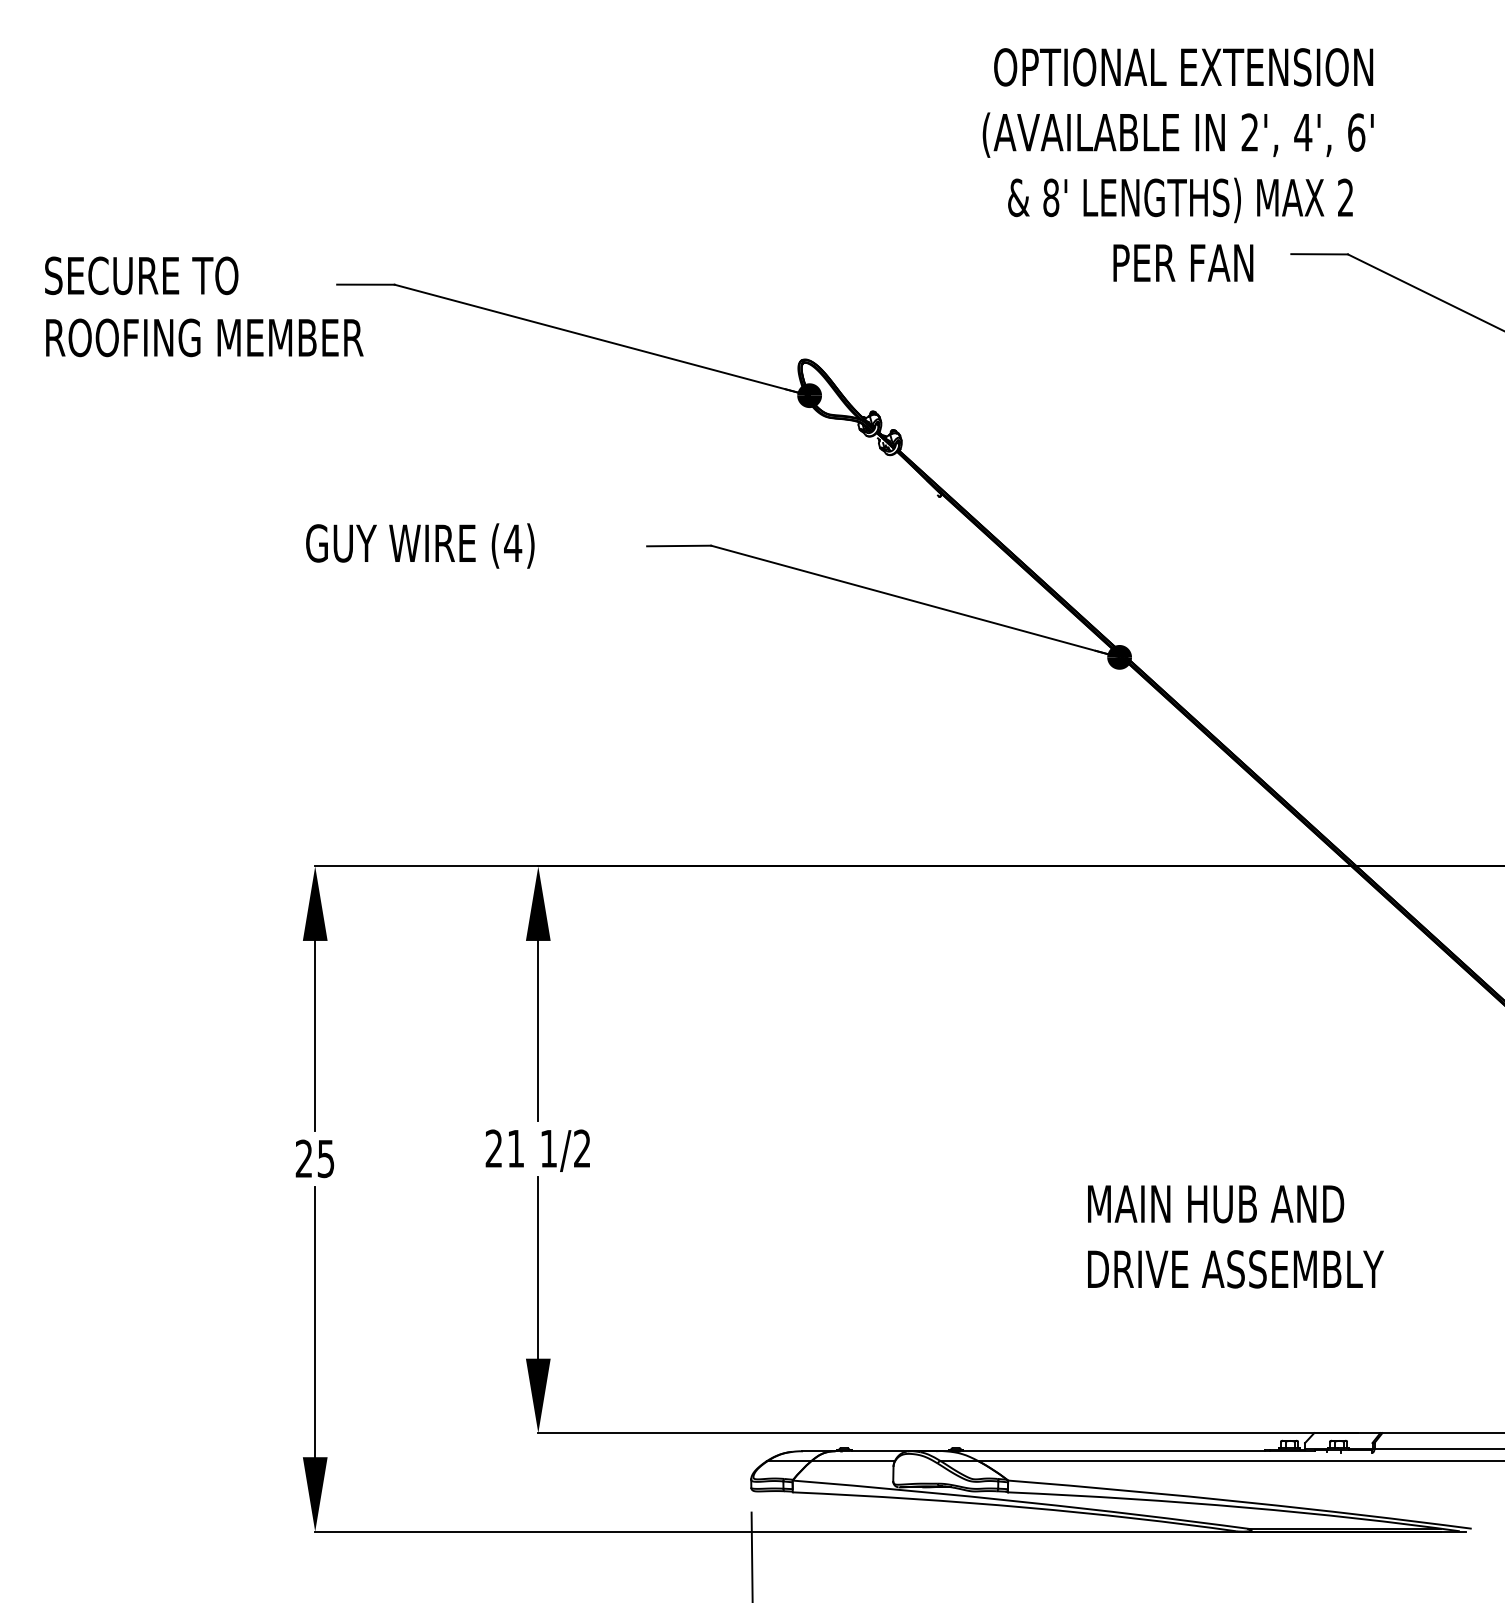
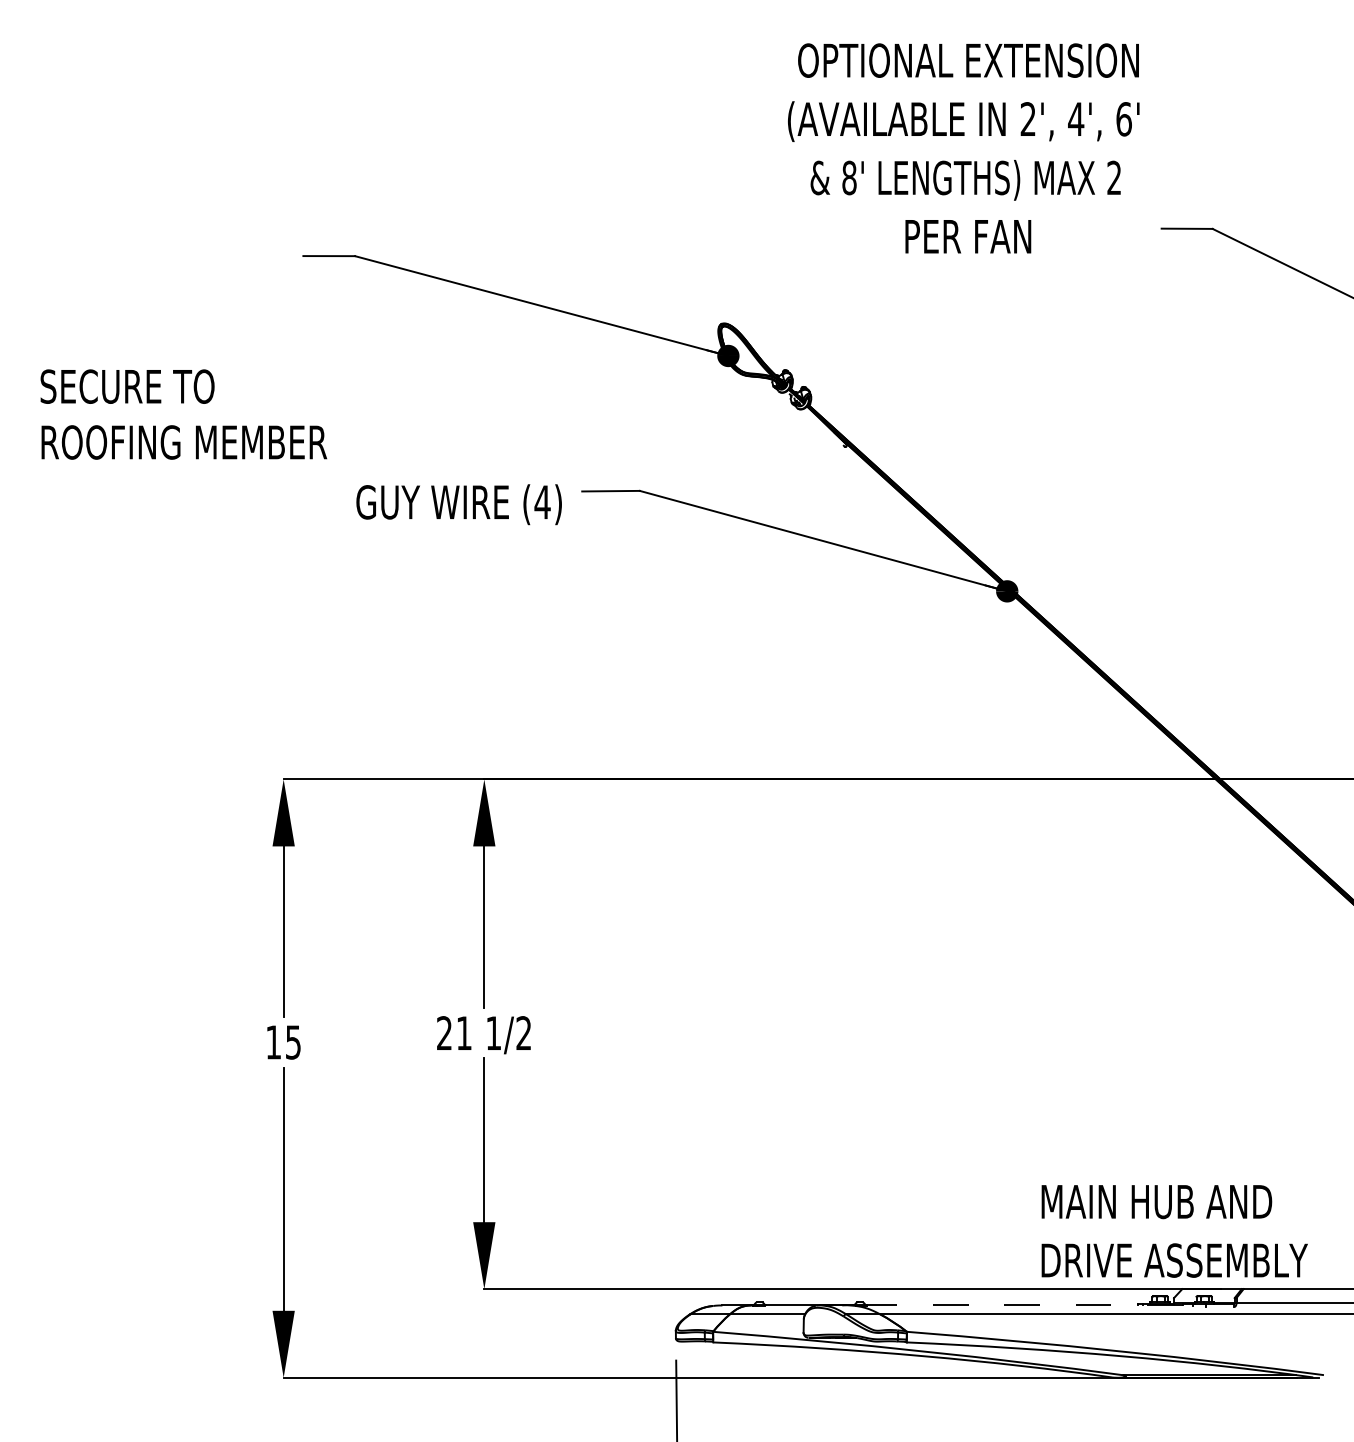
text: (1177, 164) -> (963, 148), moved
text: (204, 306) -> (184, 414), moved
text: (420, 545) -> (459, 504), moved
text: (303, 1158) -> (273, 1042), 25 -> 15
text: (1235, 1236) -> (1174, 1231), moved
line: (1139, 1451) -> (1025, 1305), solid -> dashed

